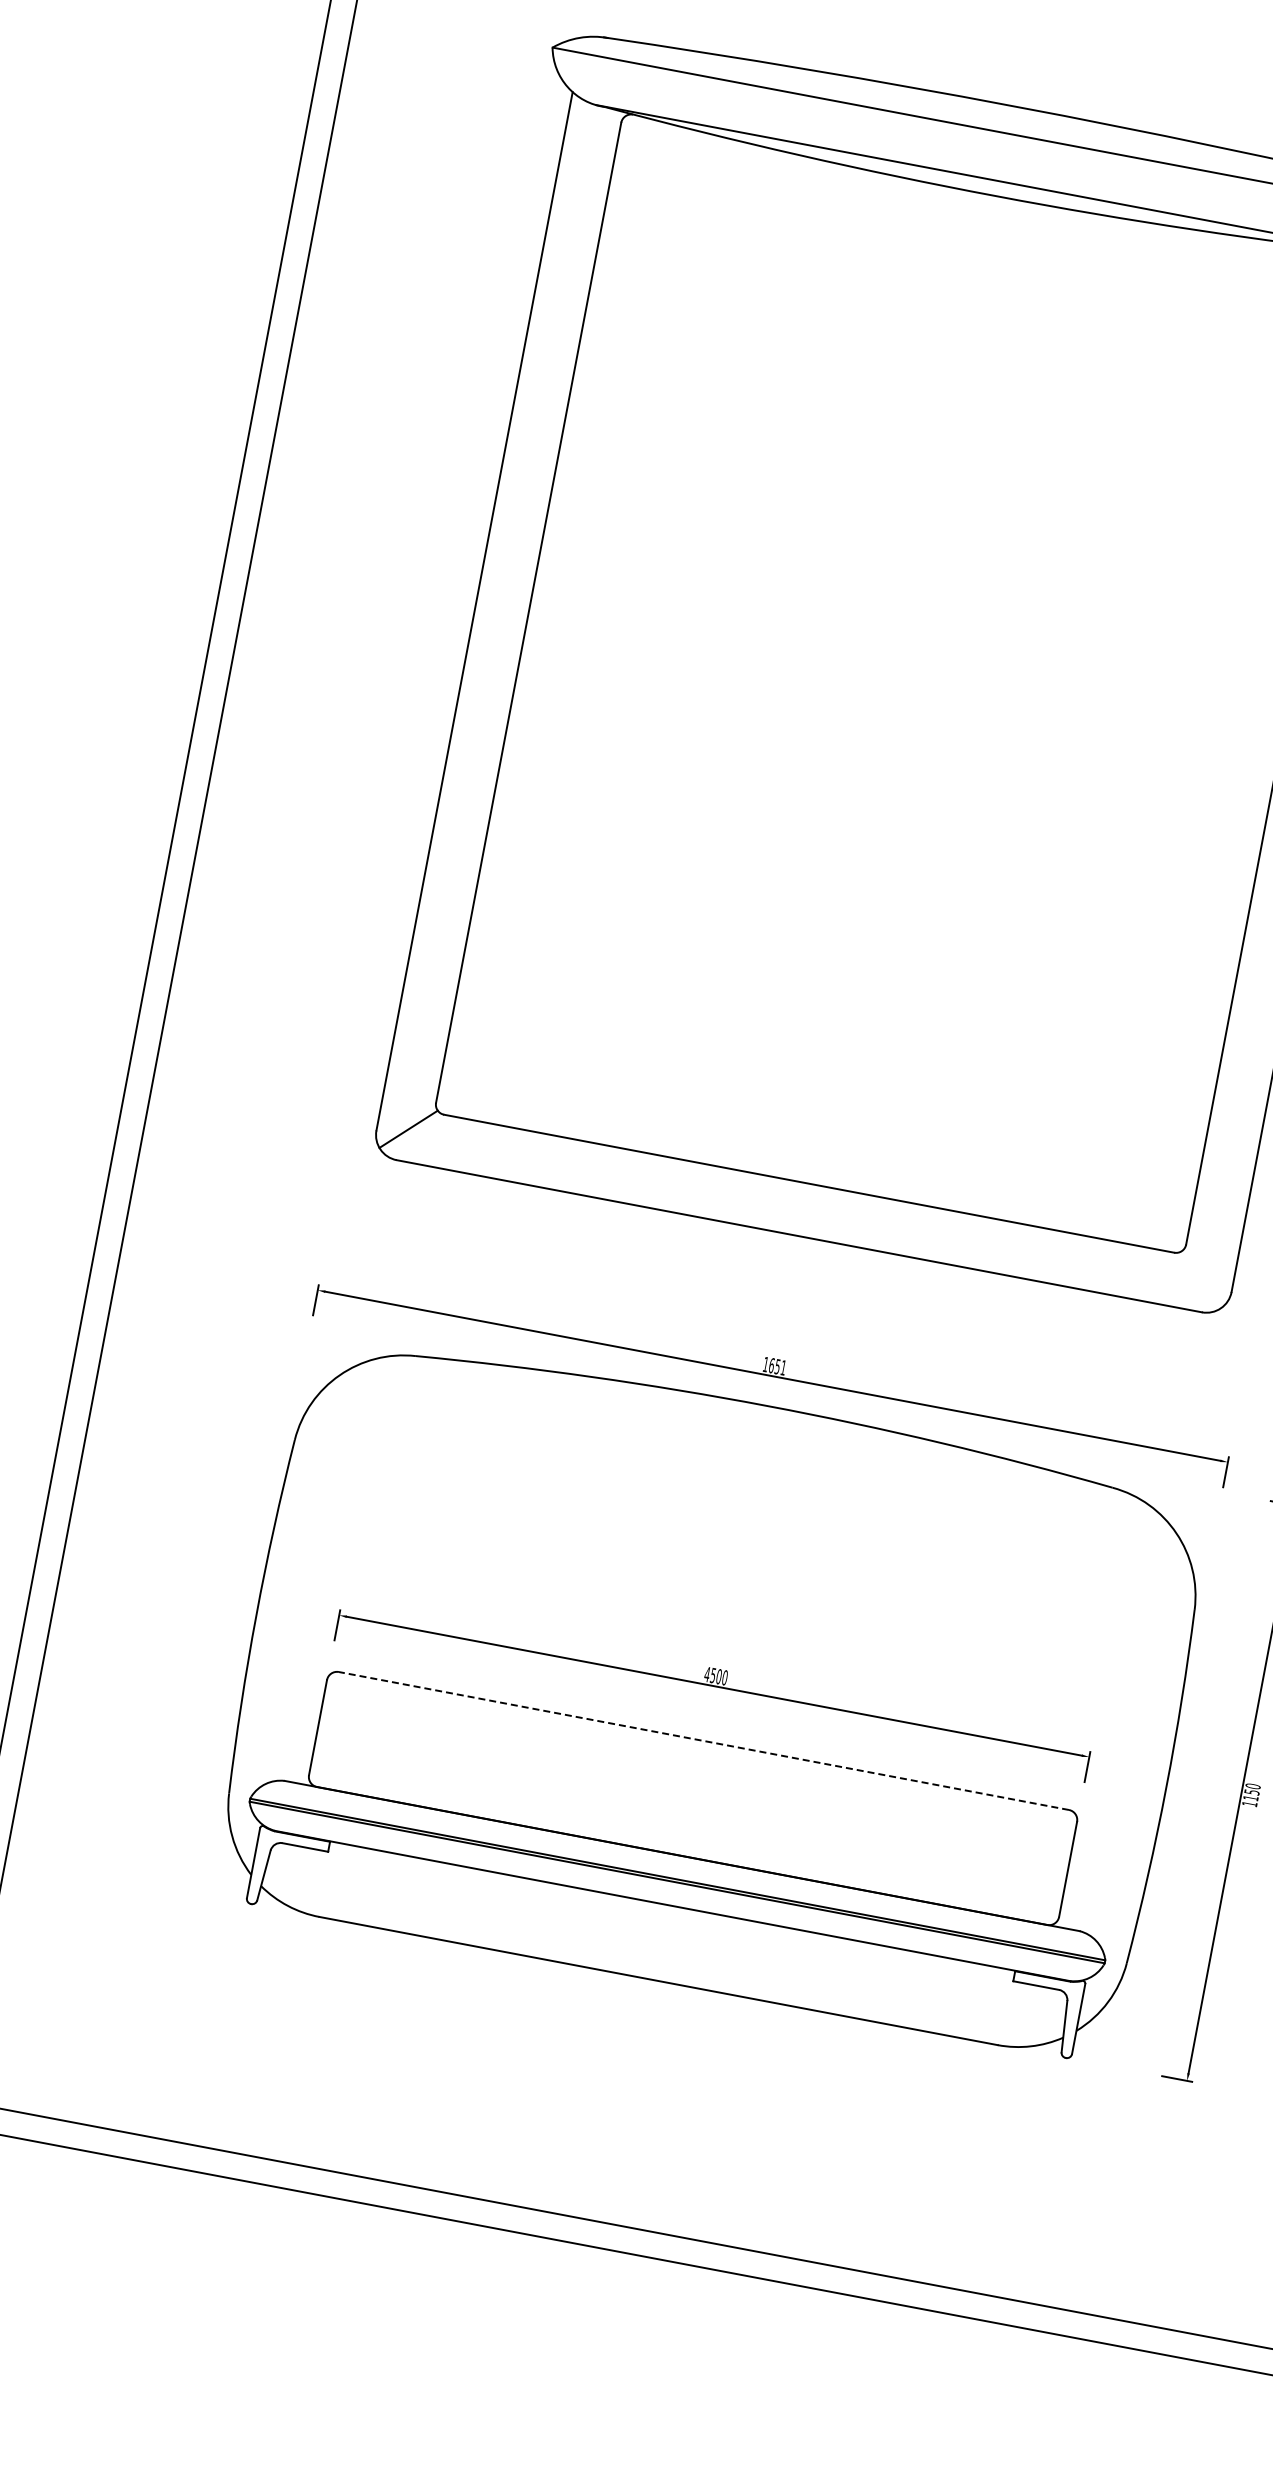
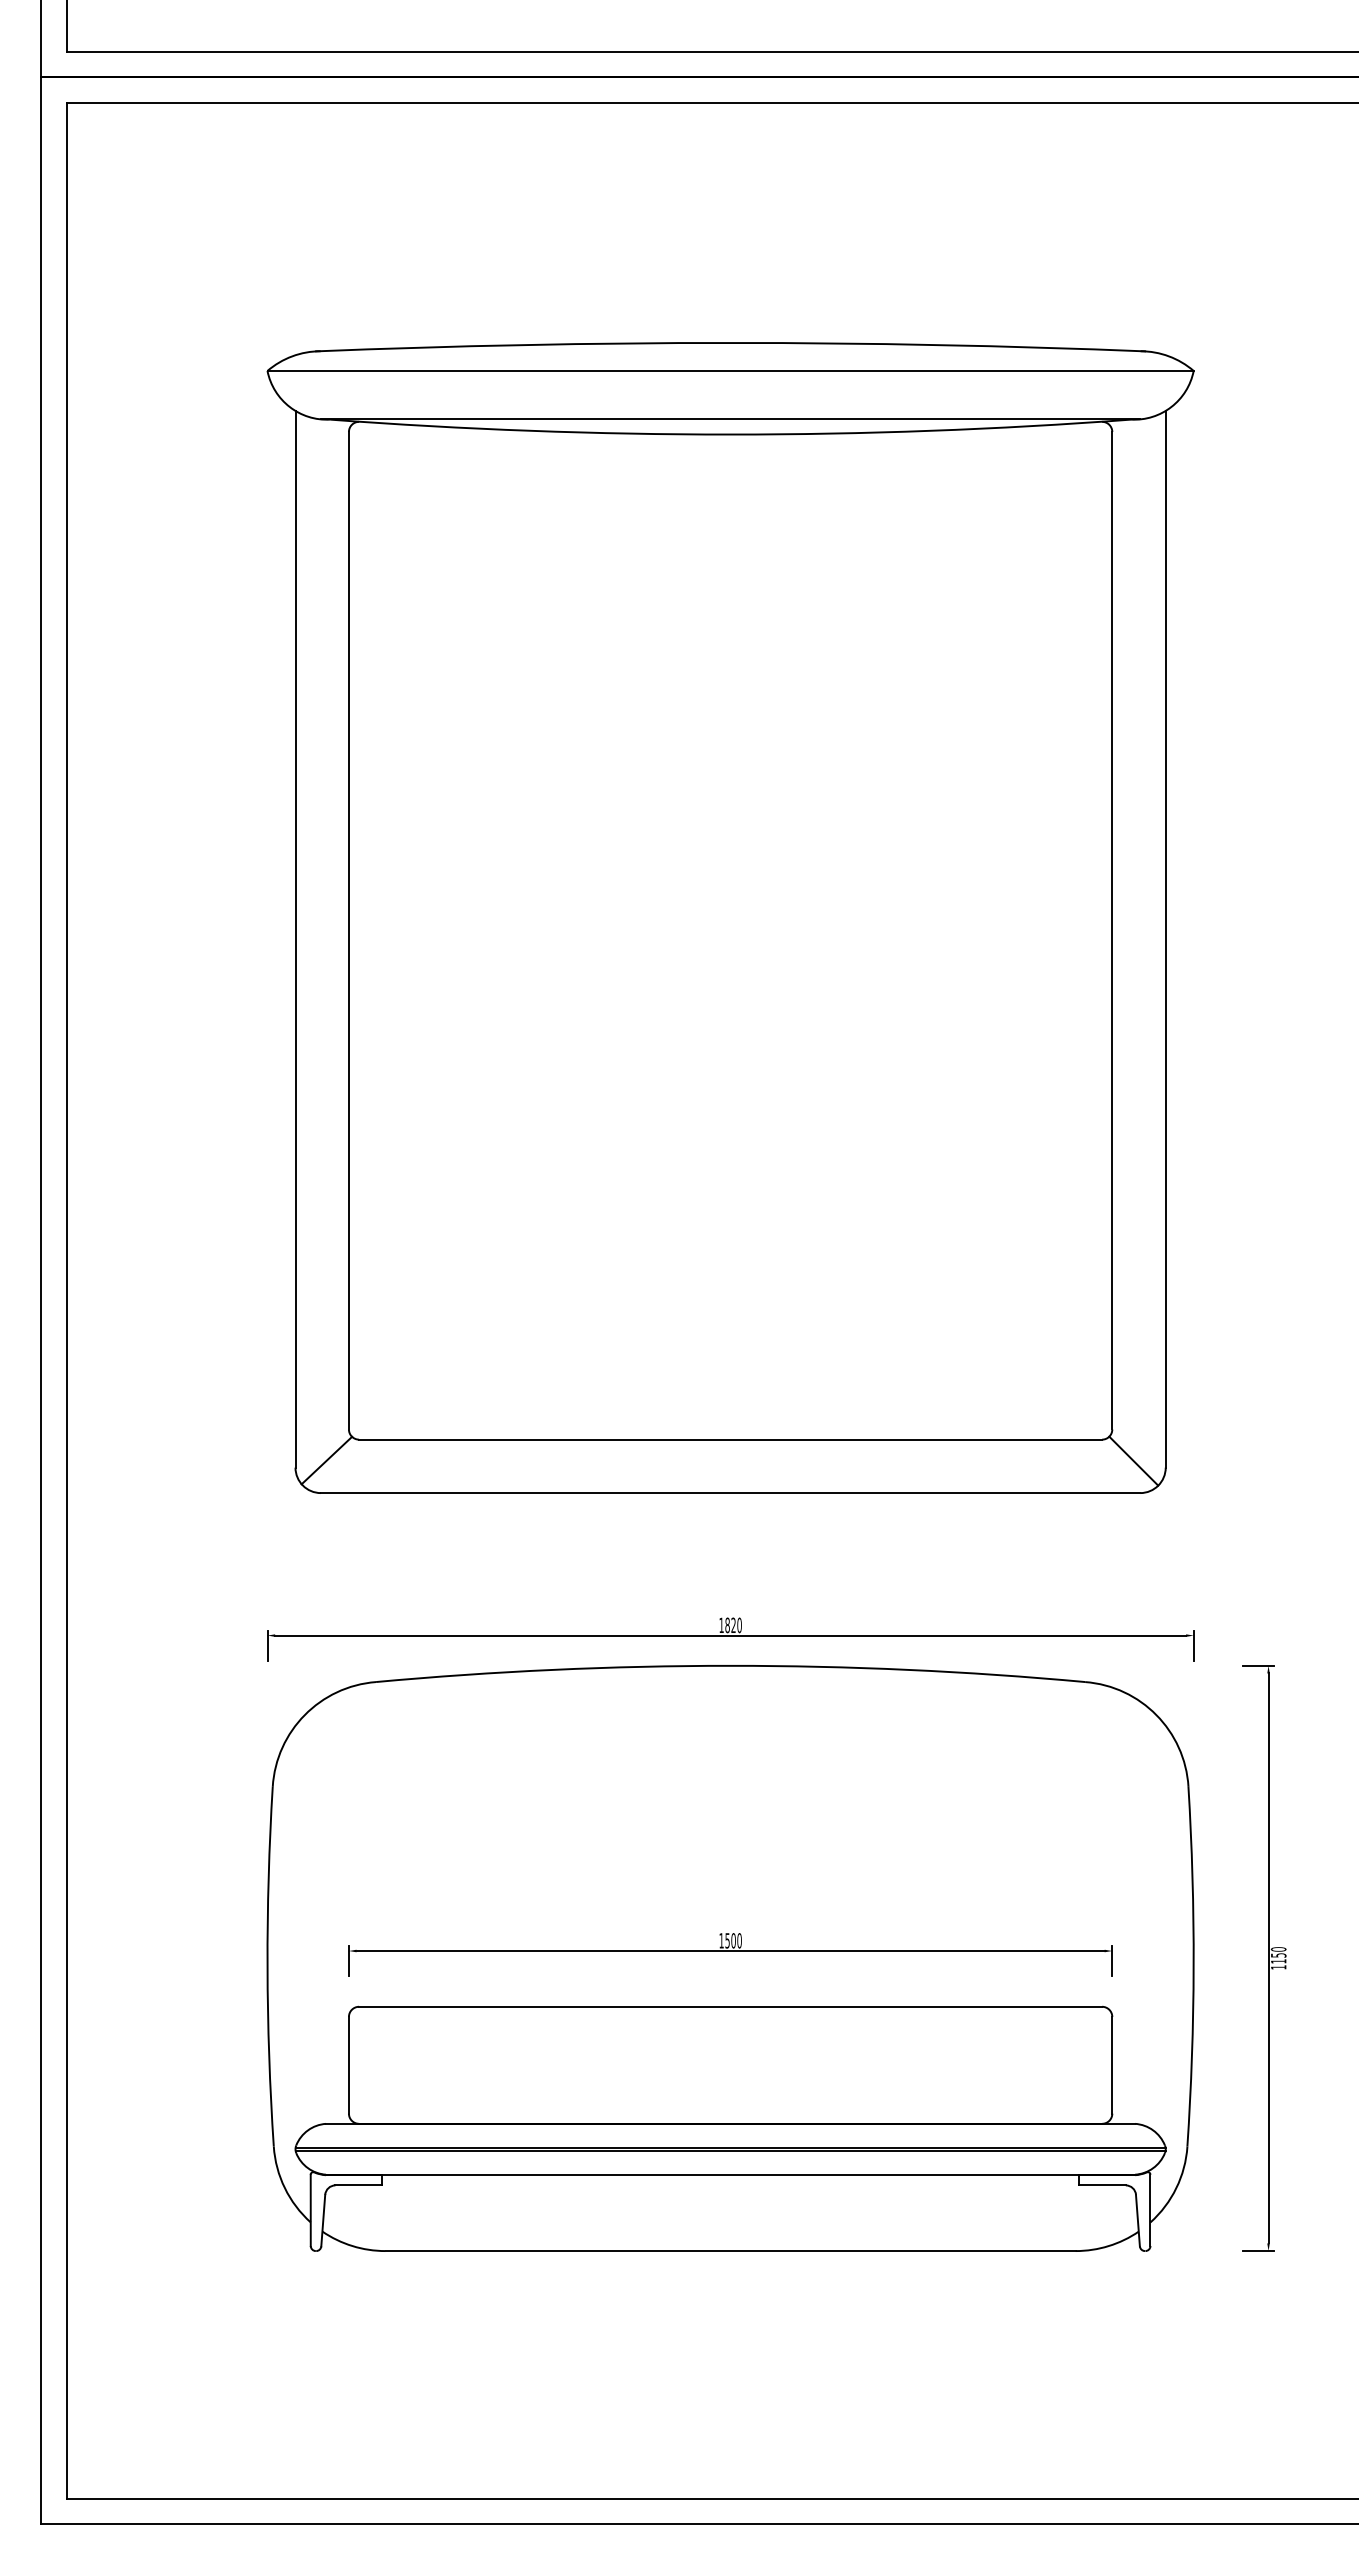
line: (1201, 1279) -> (1133, 1460), added
text: (777, 1366) -> (733, 1625), 1651 -> 1820
text: (707, 1674) -> (721, 1940), 4500 -> 1500
line: (703, 1740) -> (730, 2006), dashed -> solid

